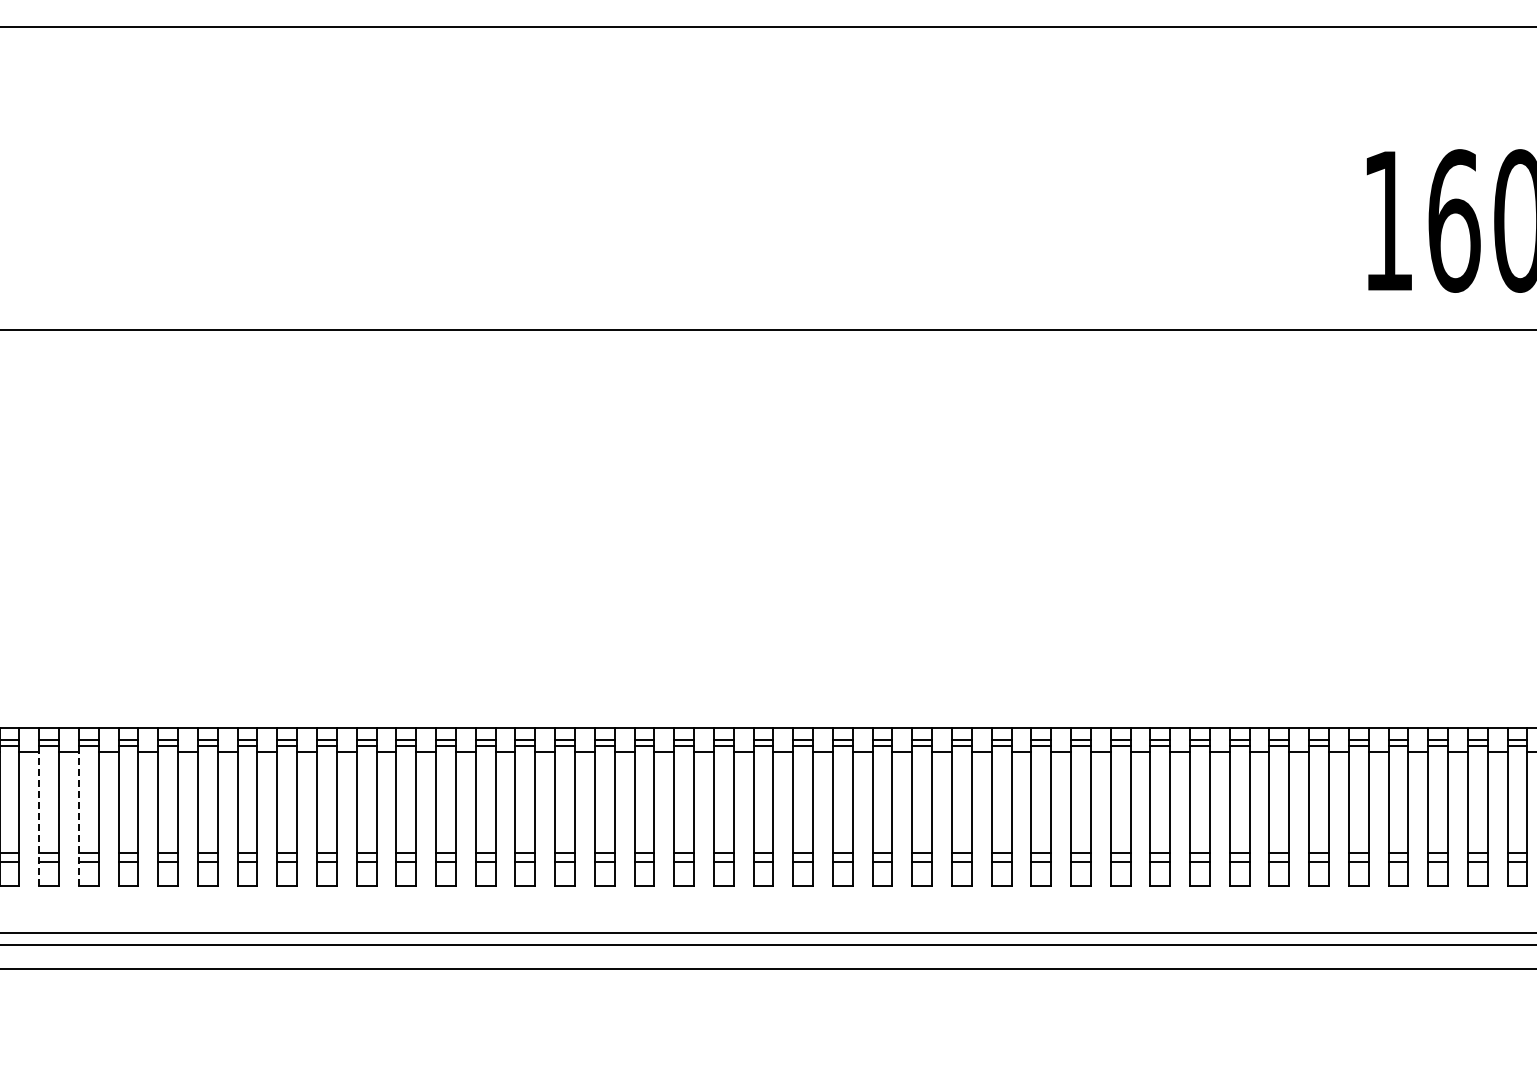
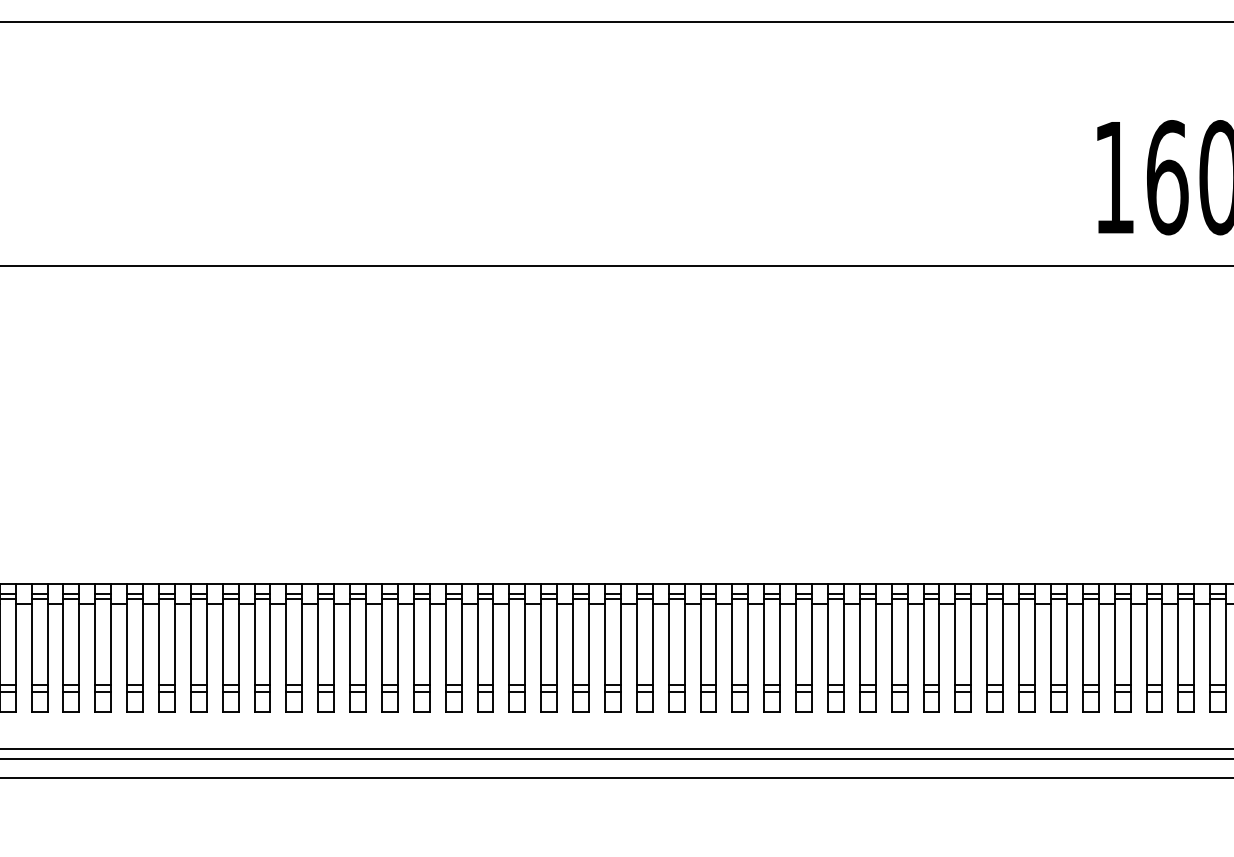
line: (39, 818) -> (31, 657), dashed -> solid
line: (78, 818) -> (63, 657), dashed -> solid

